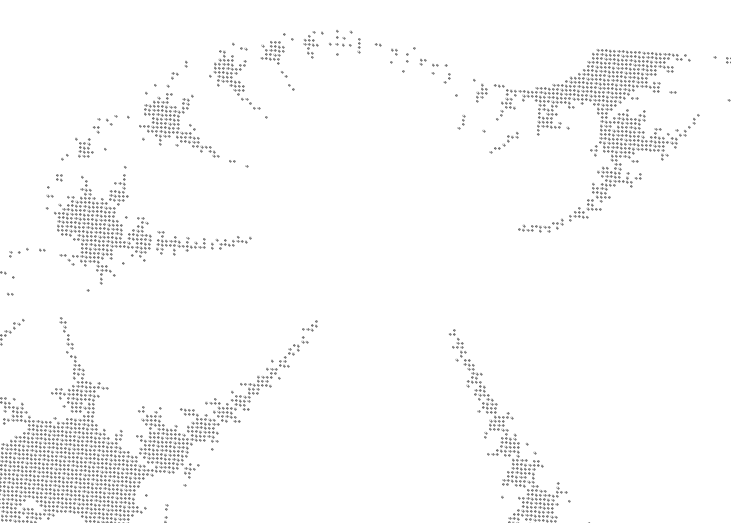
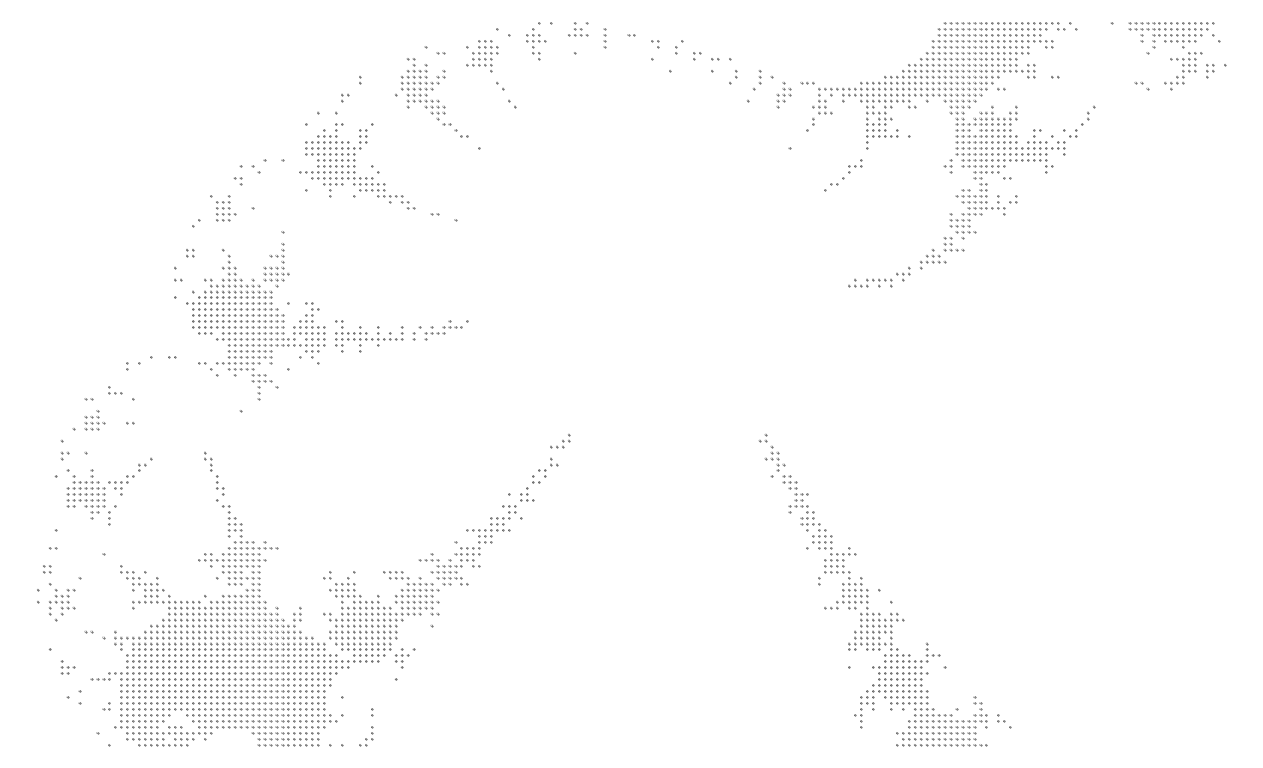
part: (341, 38) -> (578, 29), size x0.62
part: (410, 55) -> (679, 47), size x0.62
part: (461, 122) -> (757, 80), moved
part: (503, 142) -> (843, 175), moved

